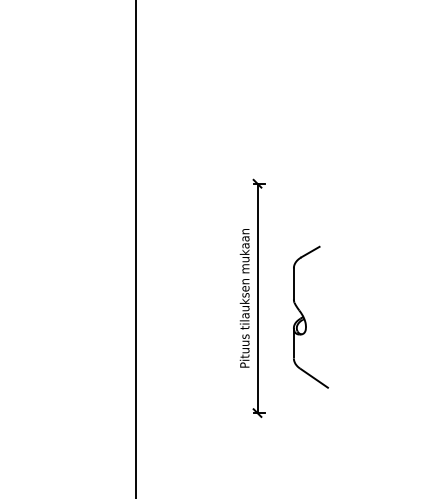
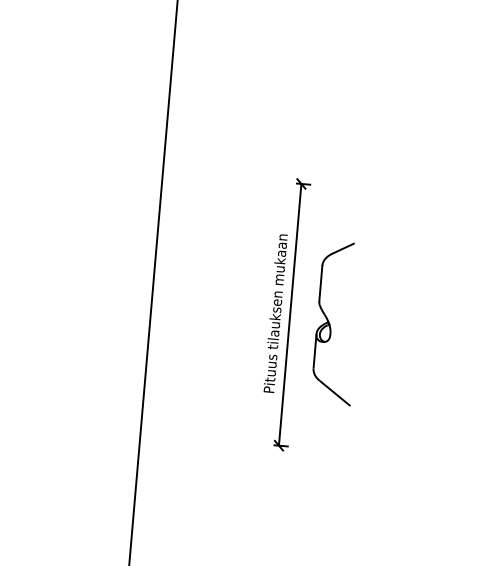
part: (310, 316) -> (336, 322), moved

